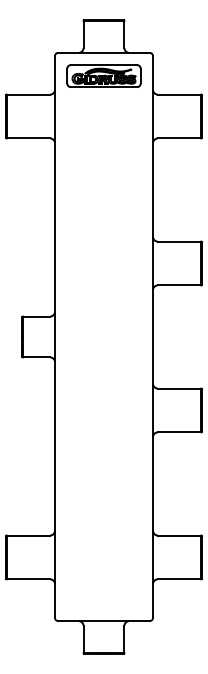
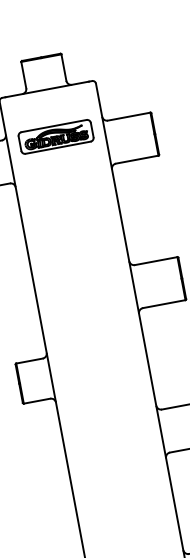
part: (103, 75) -> (55, 136), moved

